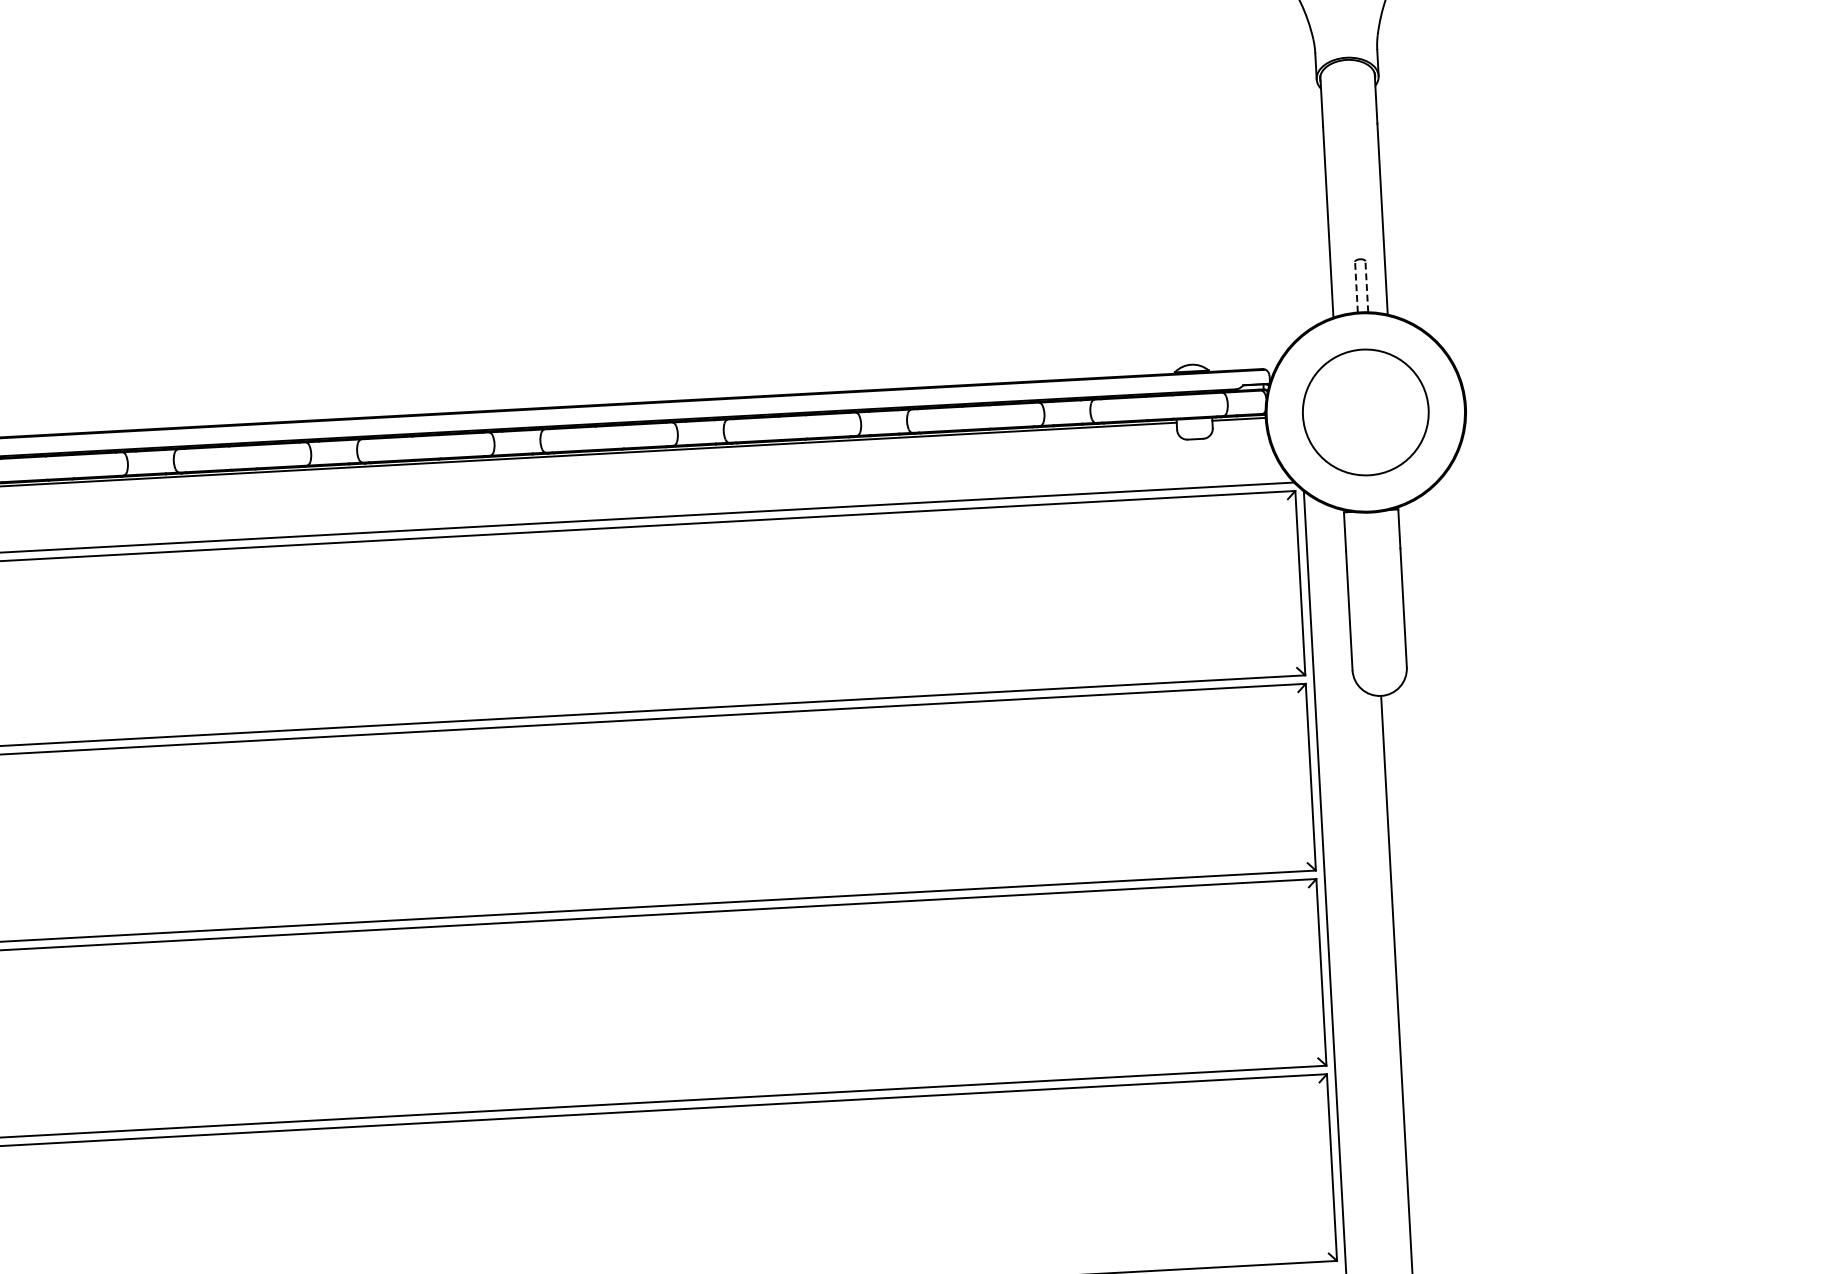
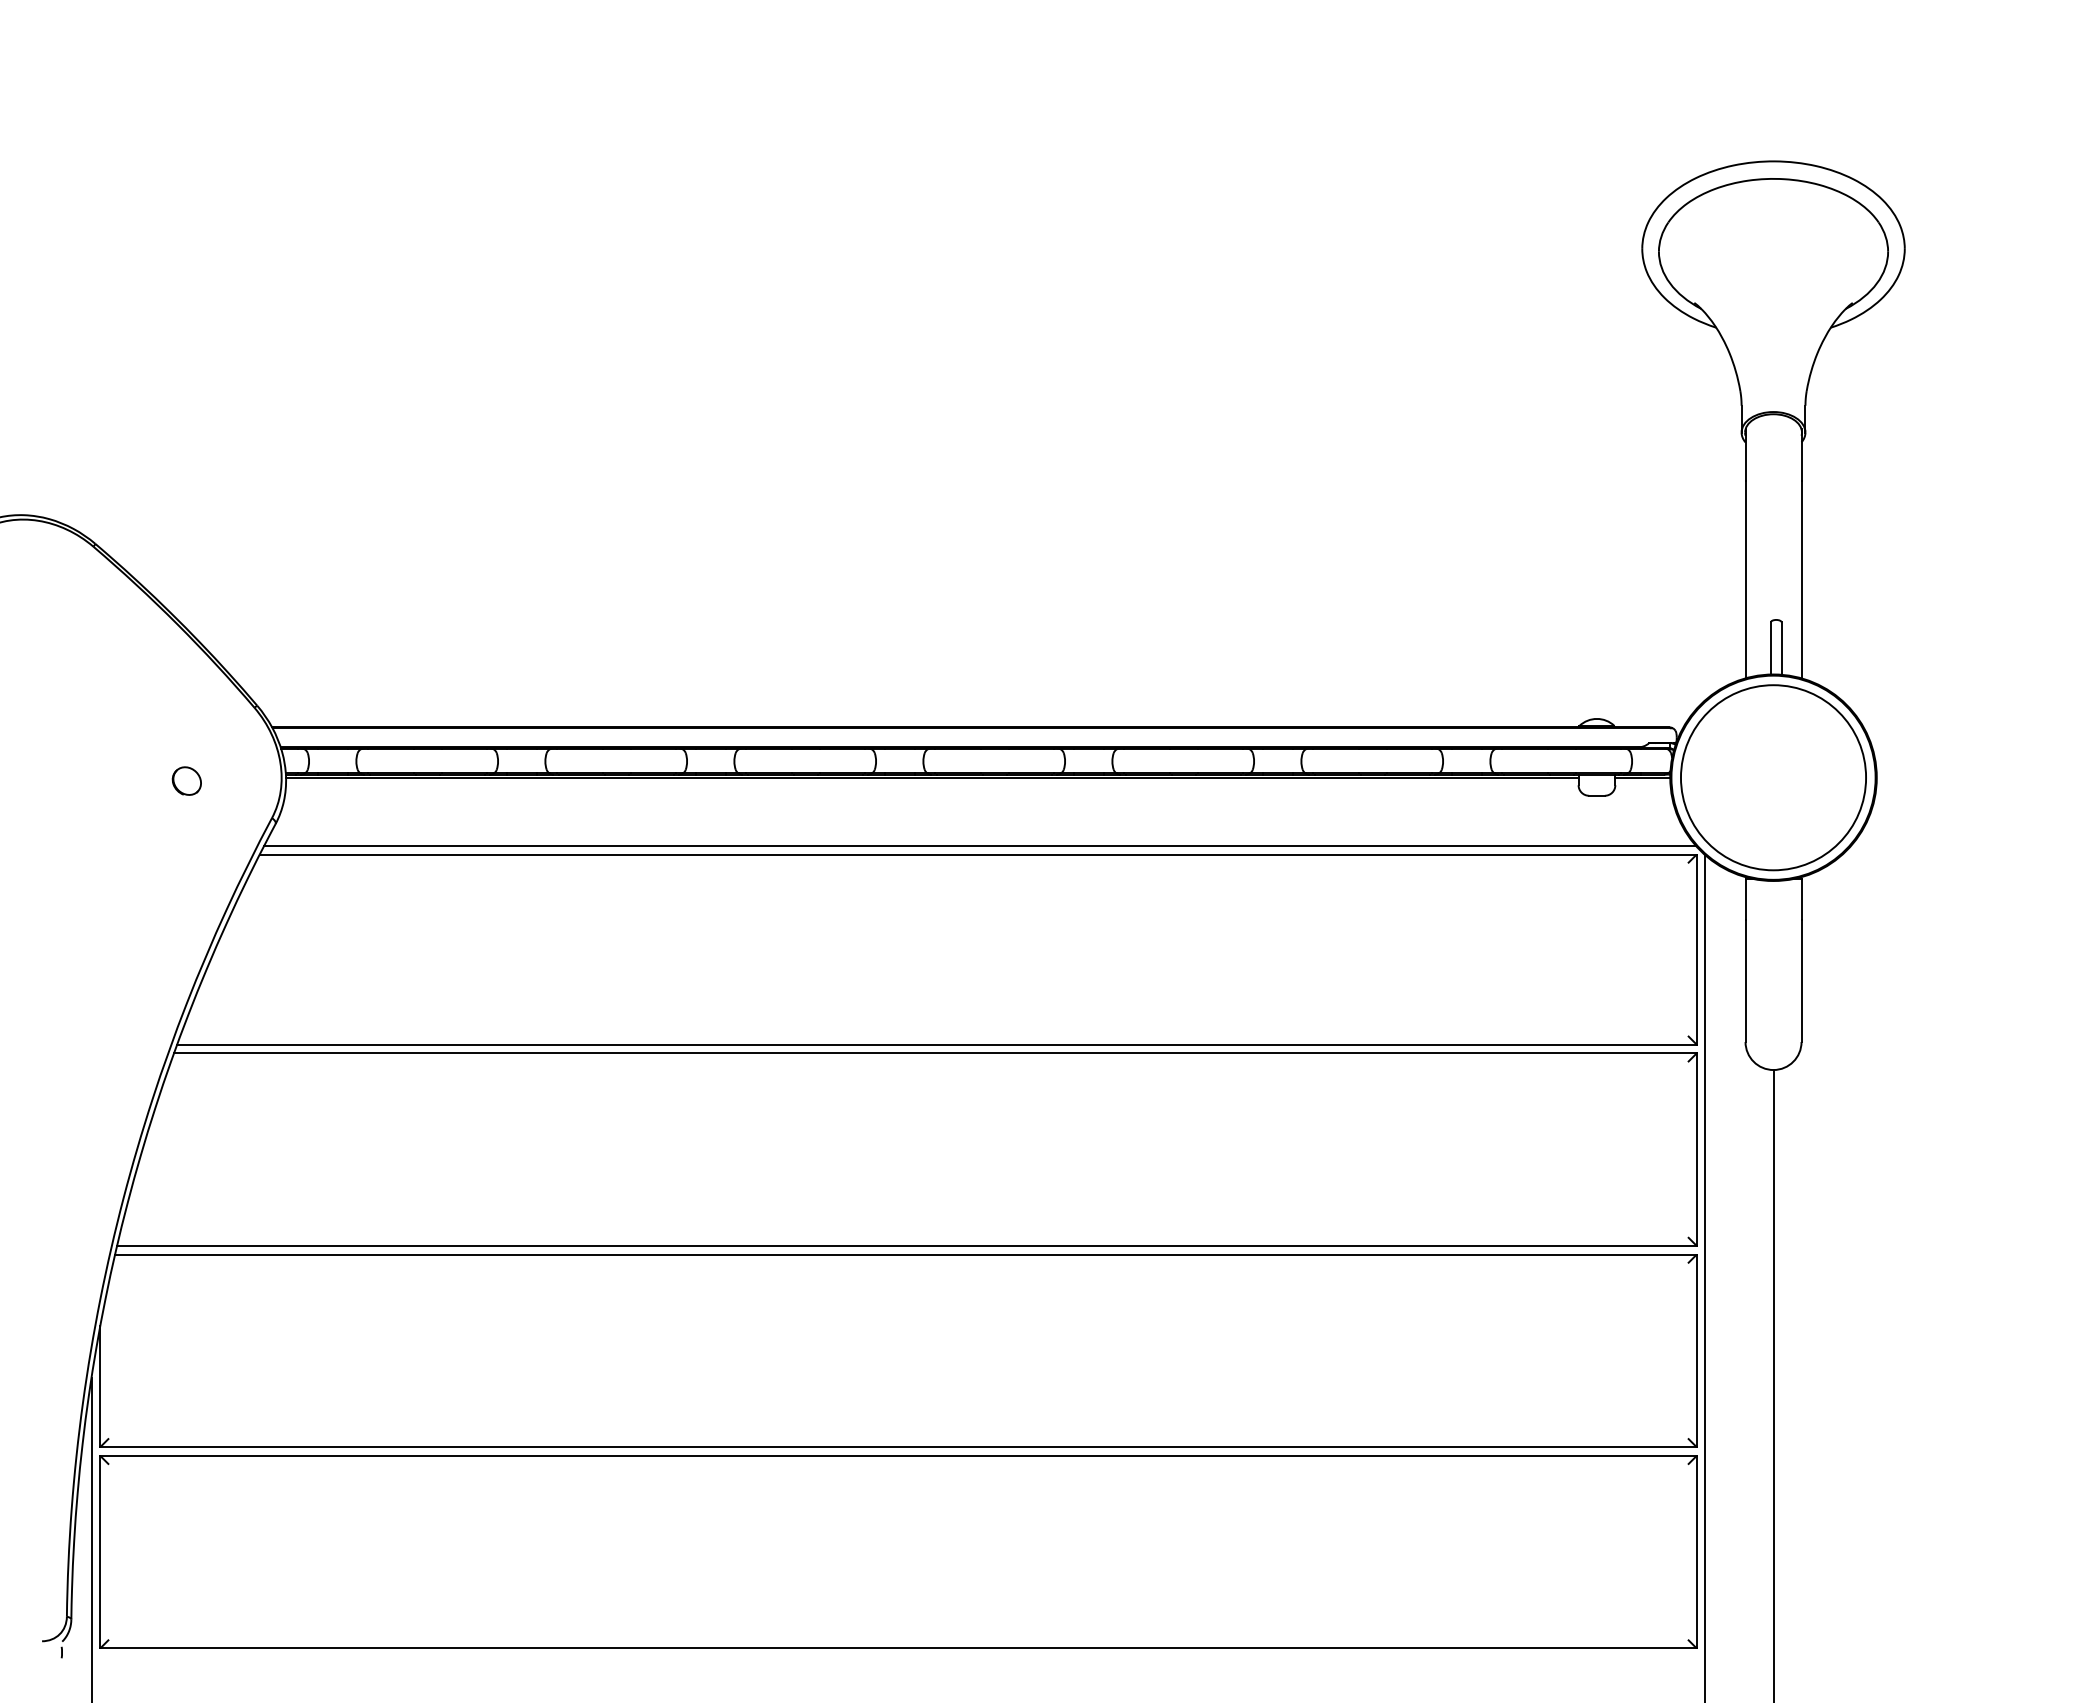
line: (1356, 286) -> (1770, 647), dashed -> solid
line: (1366, 286) -> (1781, 648), dashed -> solid
circle: (1365, 412) -> (1773, 777), size x1.43

